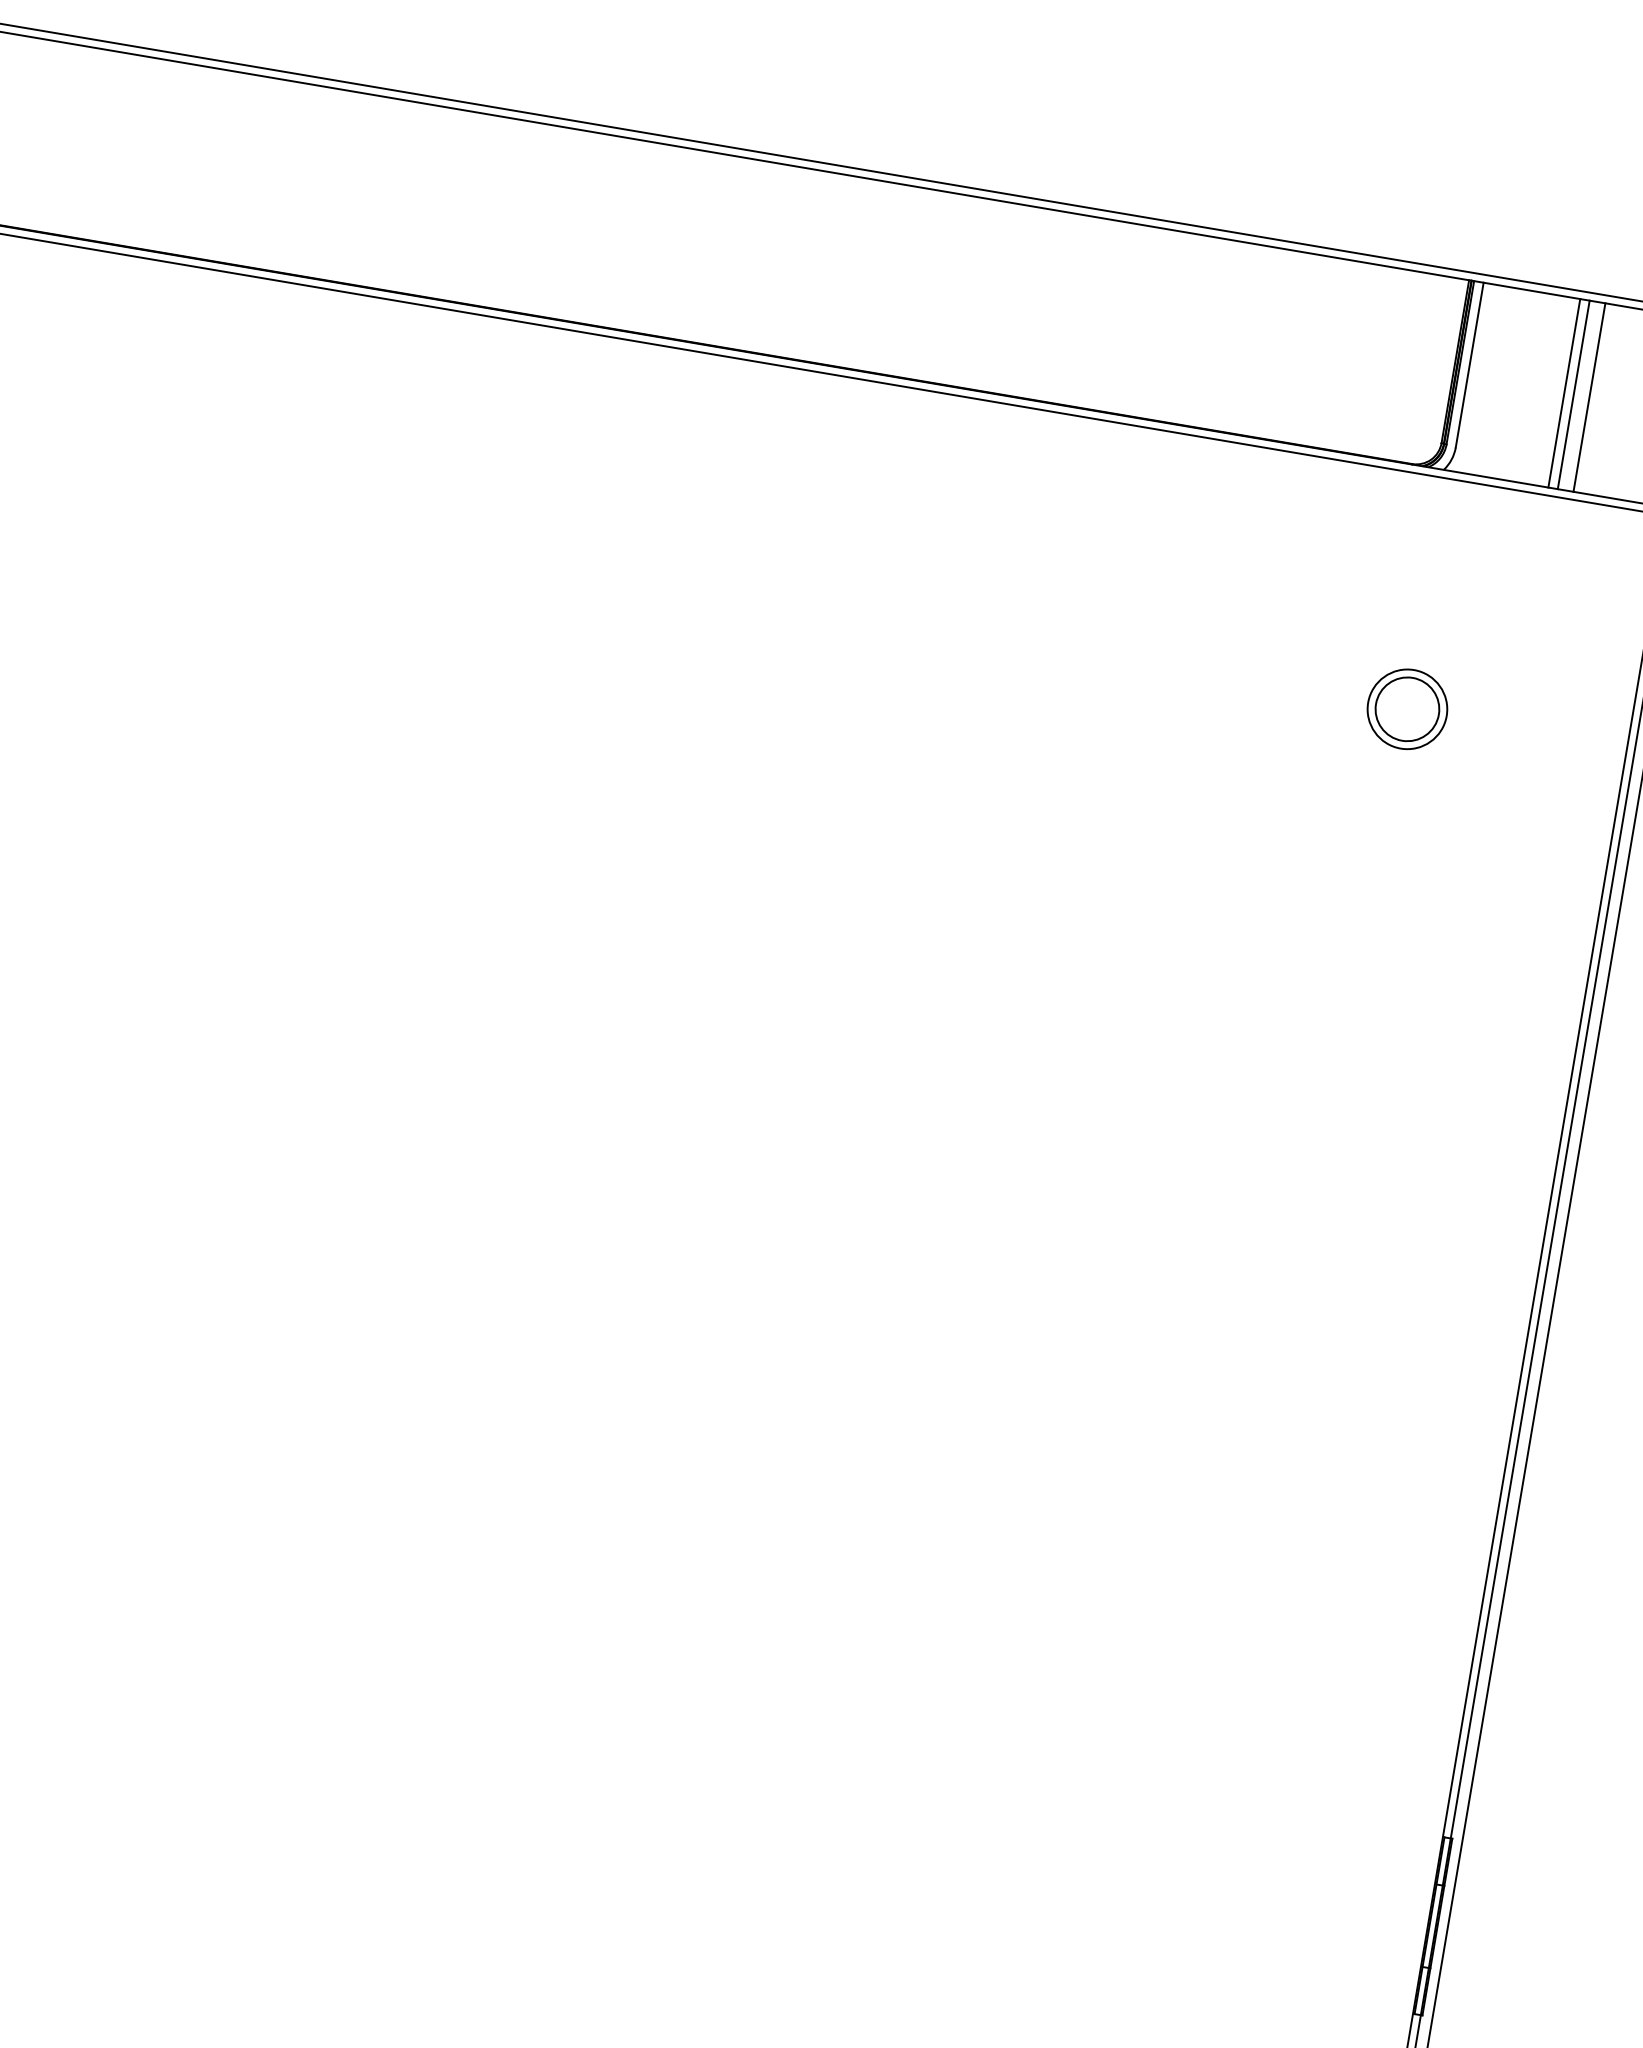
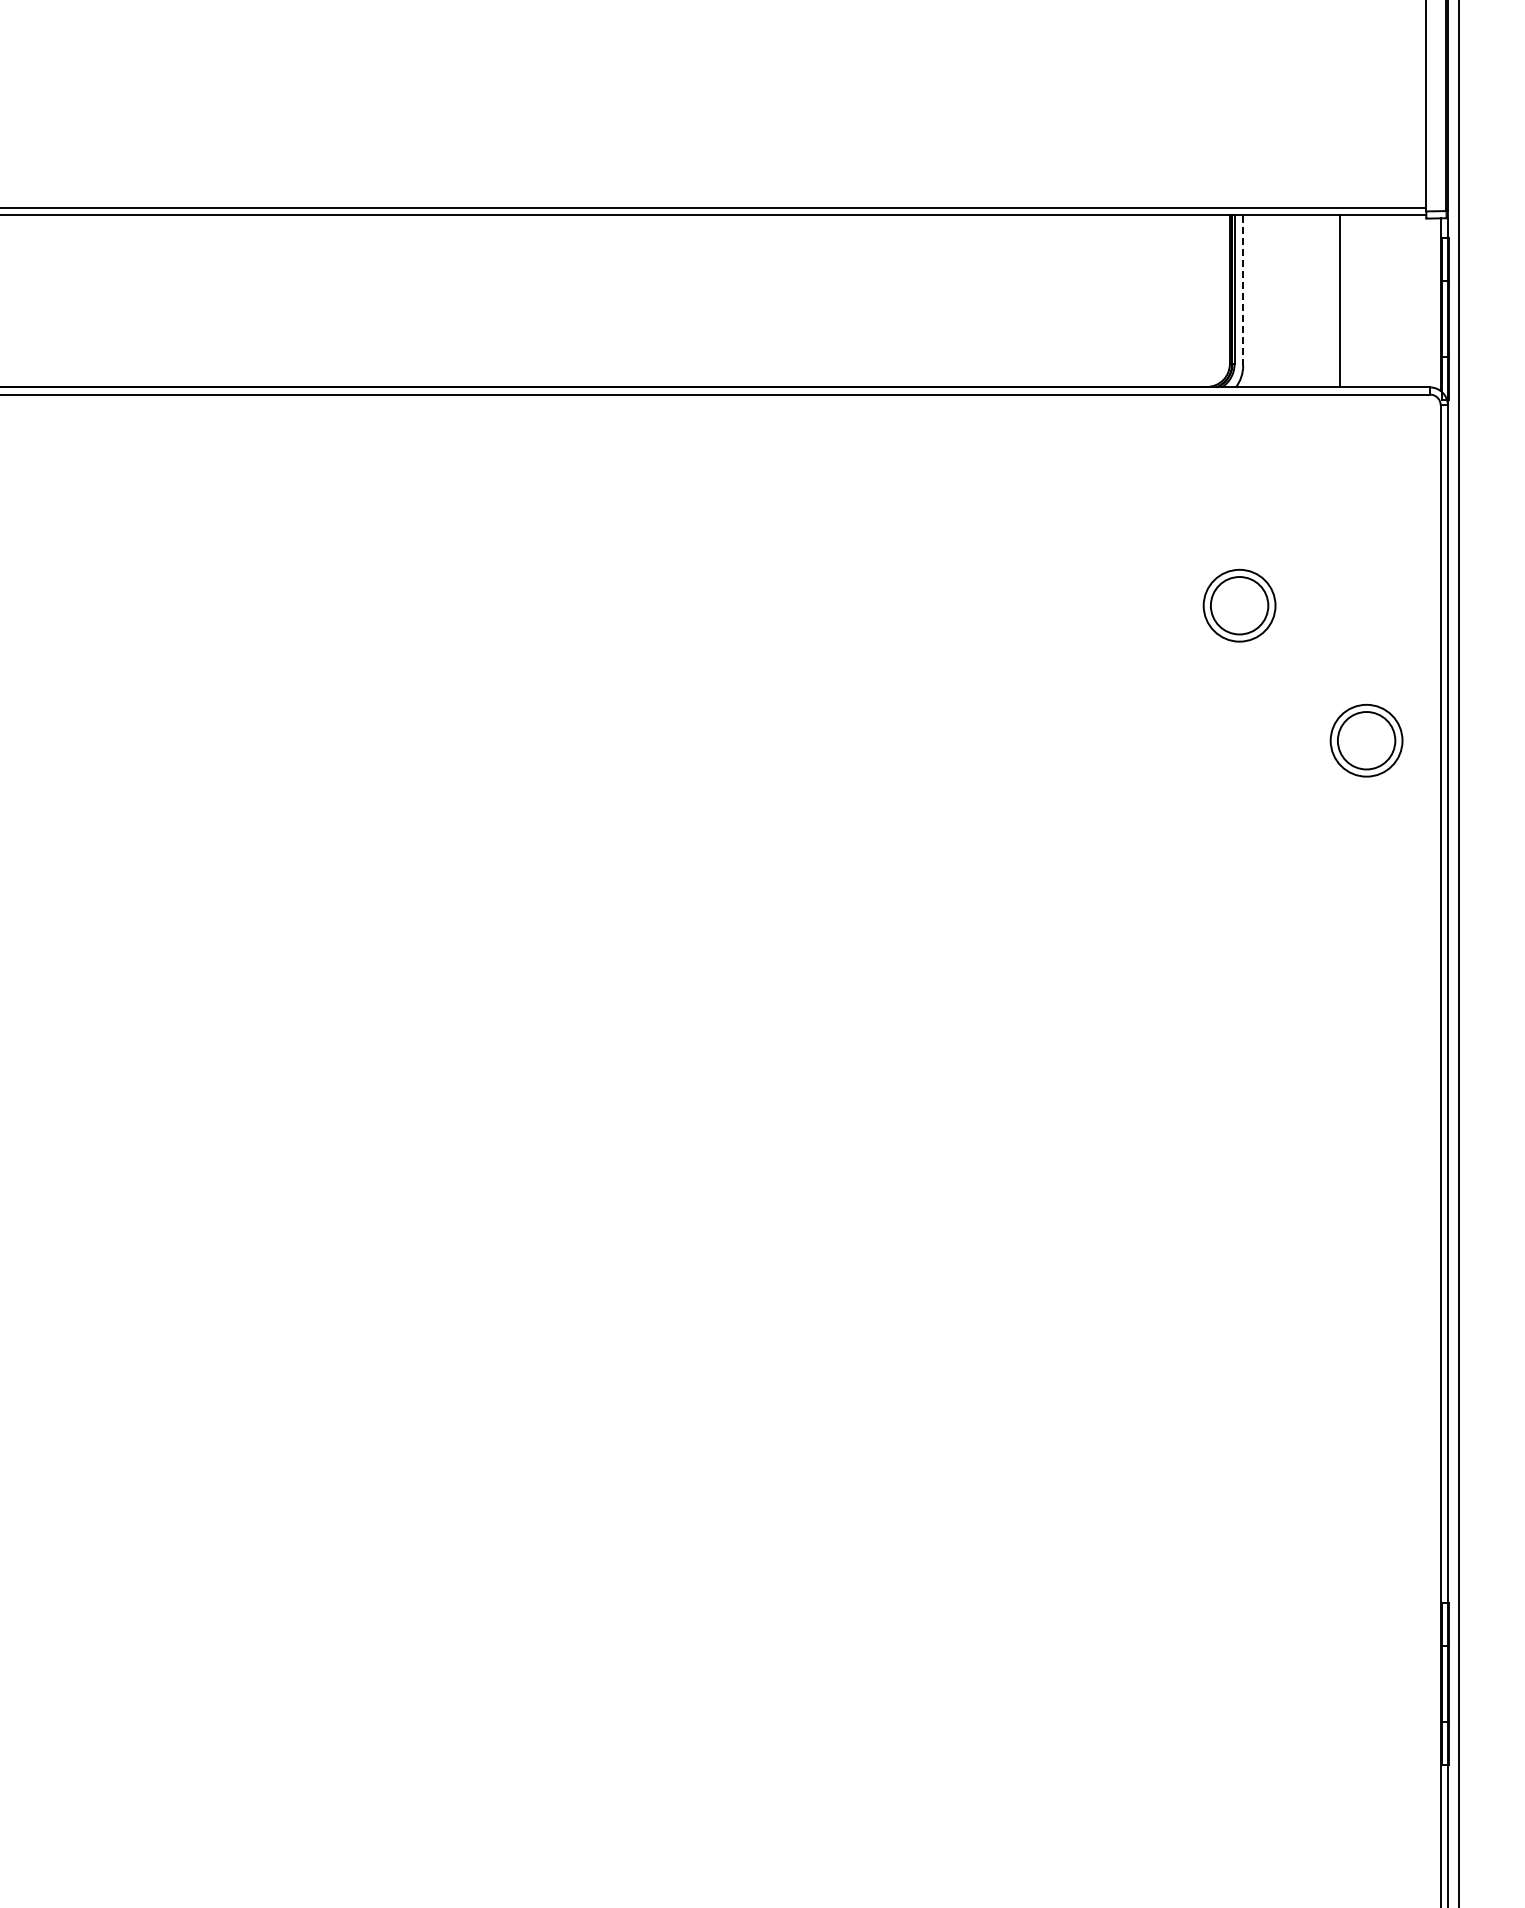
line: (1470, 364) -> (1243, 289), solid -> dashed
line: (1564, 393) -> (1331, 301), removed
line: (1589, 397) -> (1354, 301), removed
part: (1521, 880) -> (1366, 740), added

